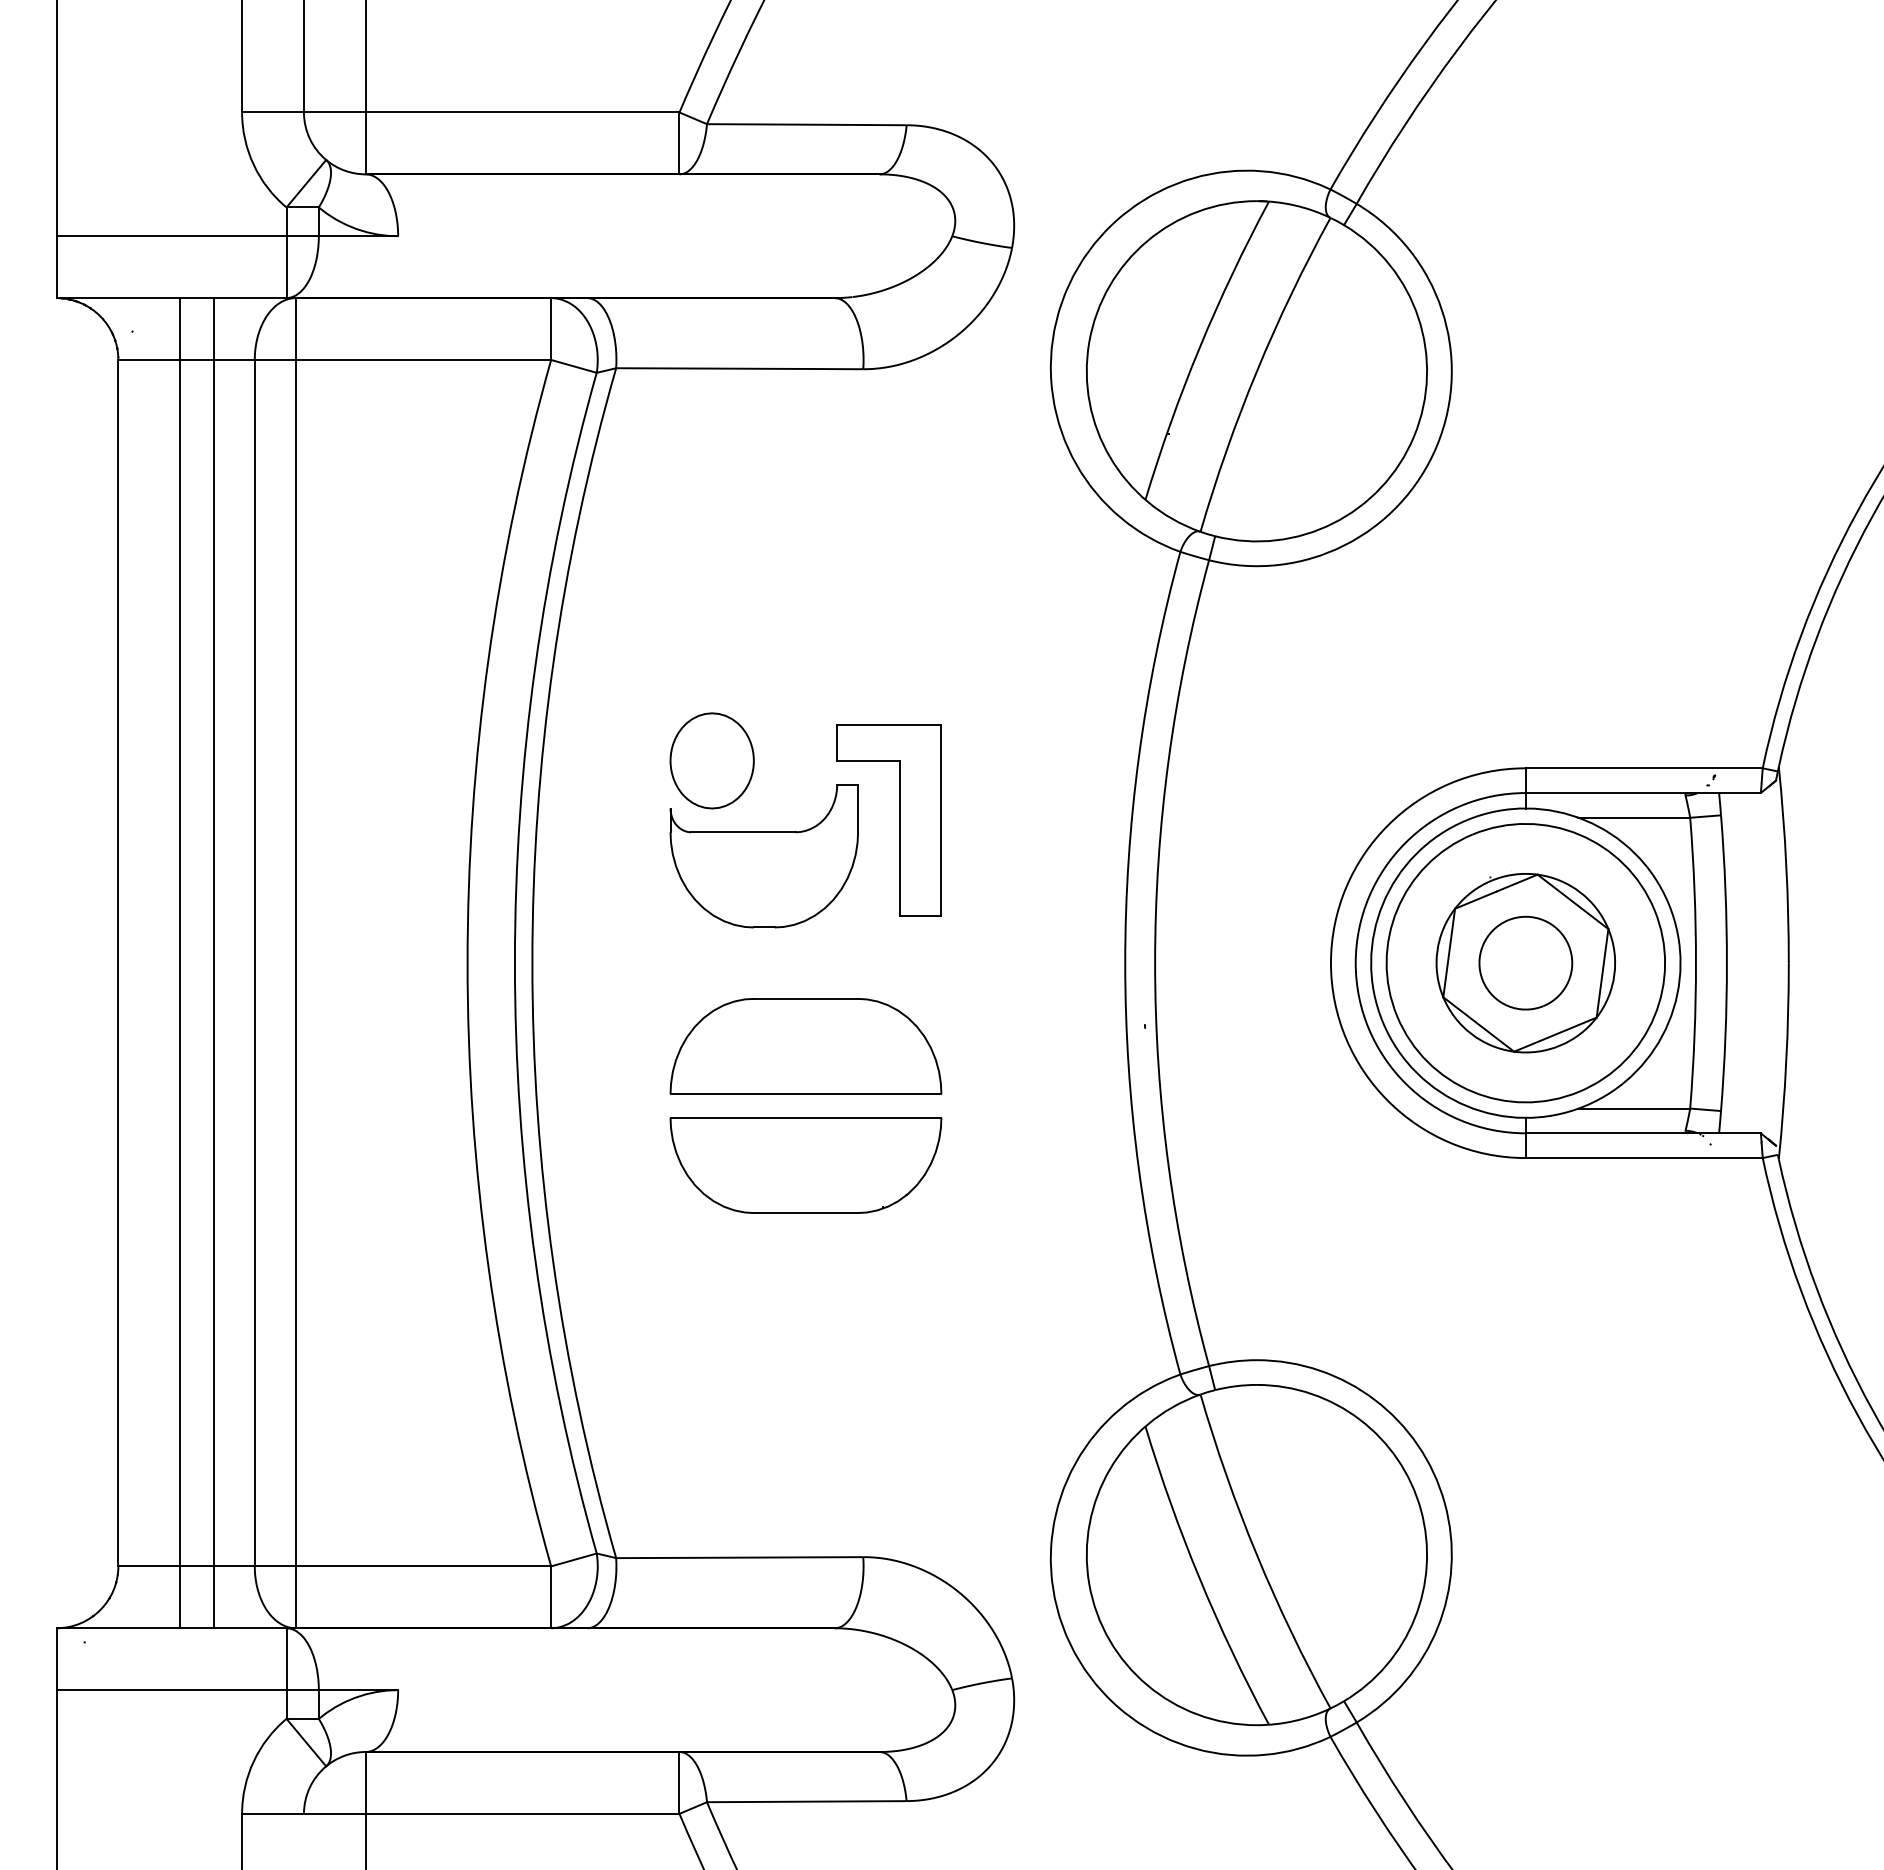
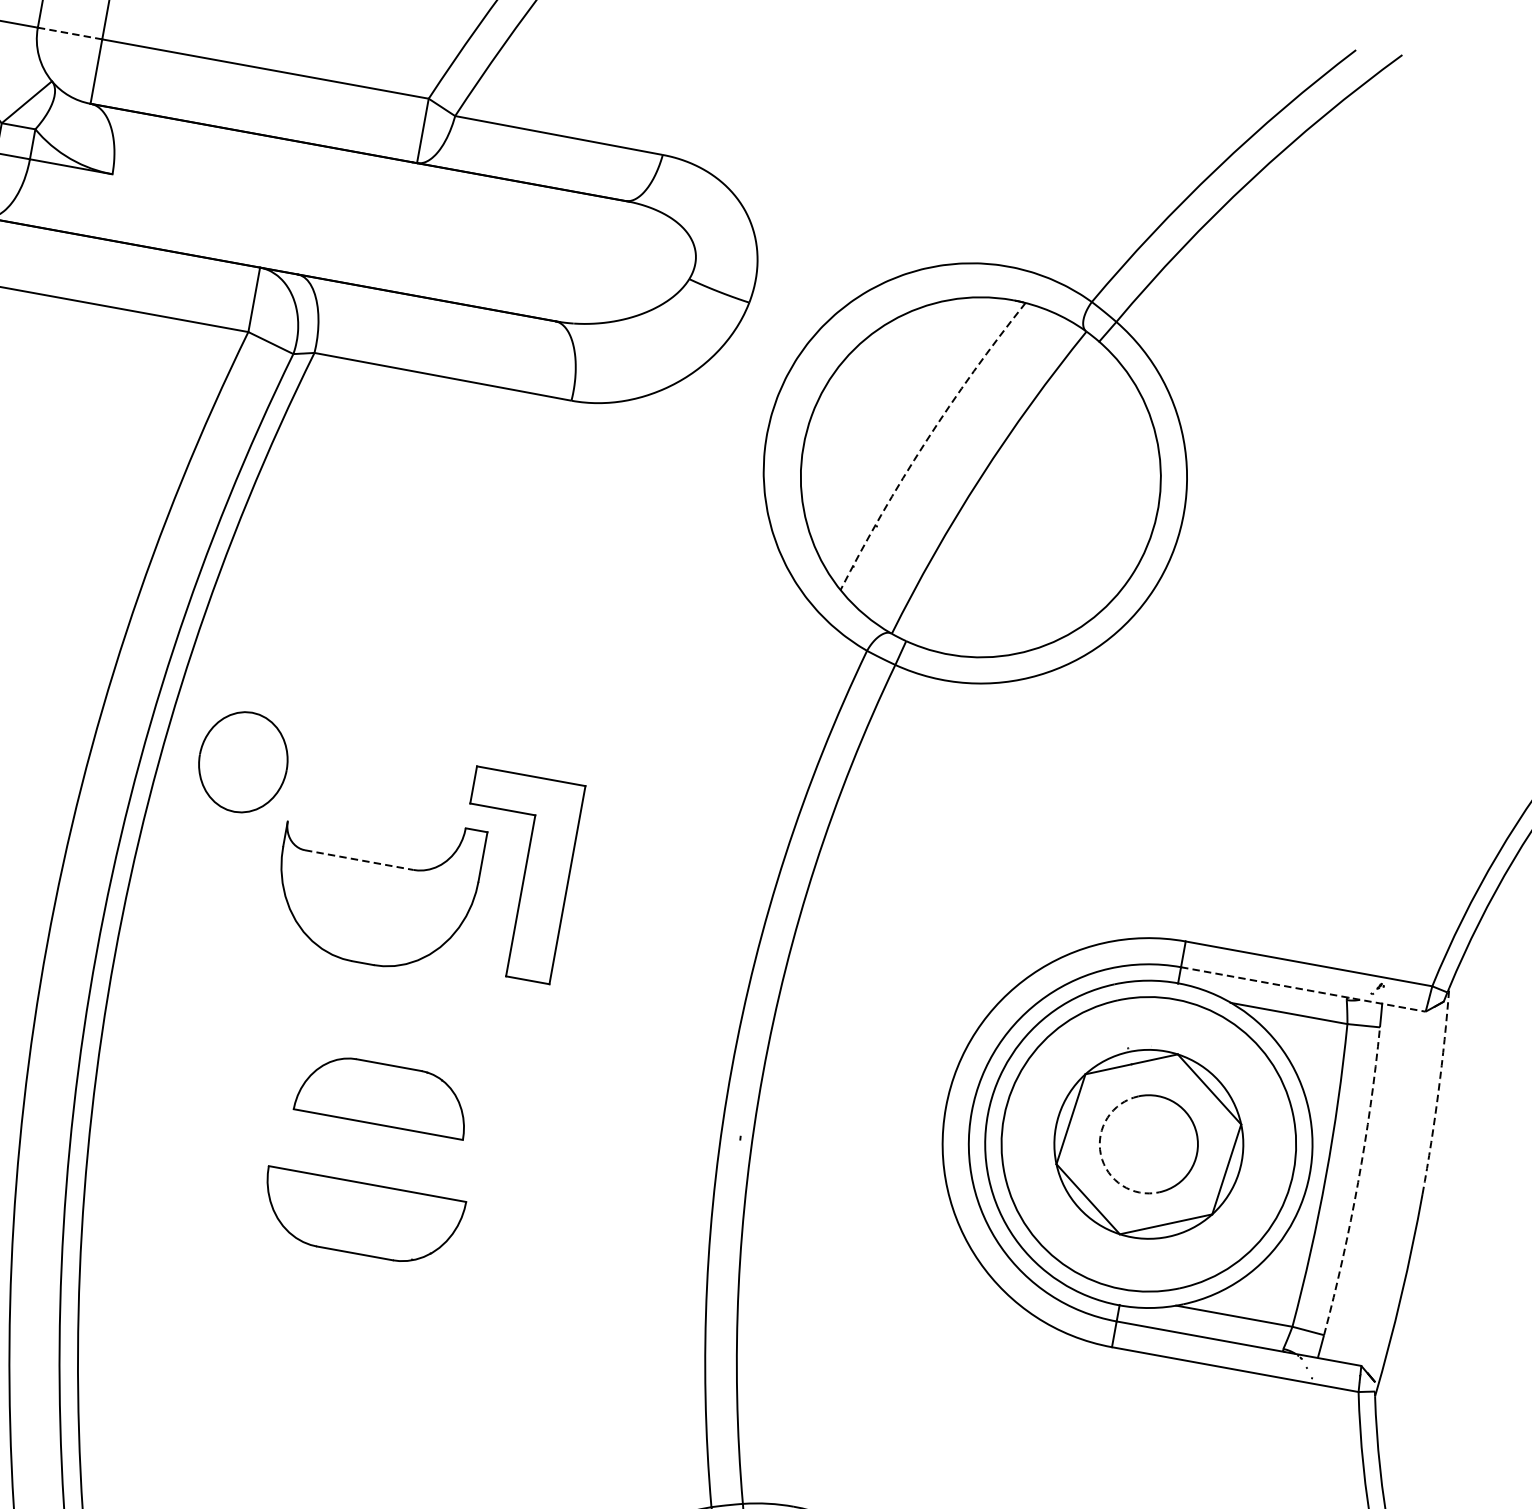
line: (334, 112) -> (69, 33), solid -> dashed
arc: (1199, 347) -> (925, 441), solid -> dashed
part: (711, 760) -> (242, 761), moved
line: (1643, 793) -> (1303, 989), solid -> dashed
line: (743, 832) -> (359, 860), solid -> dashed
arc: (1786, 865) -> (1438, 1091), solid -> dashed
arc: (1726, 963) -> (1357, 1182), solid -> dashed
arc: (1482, 980) -> (1100, 1154), solid -> dashed
part: (805, 1046) -> (383, 1094), size x0.6
part: (805, 1165) -> (360, 1218), size x0.7

